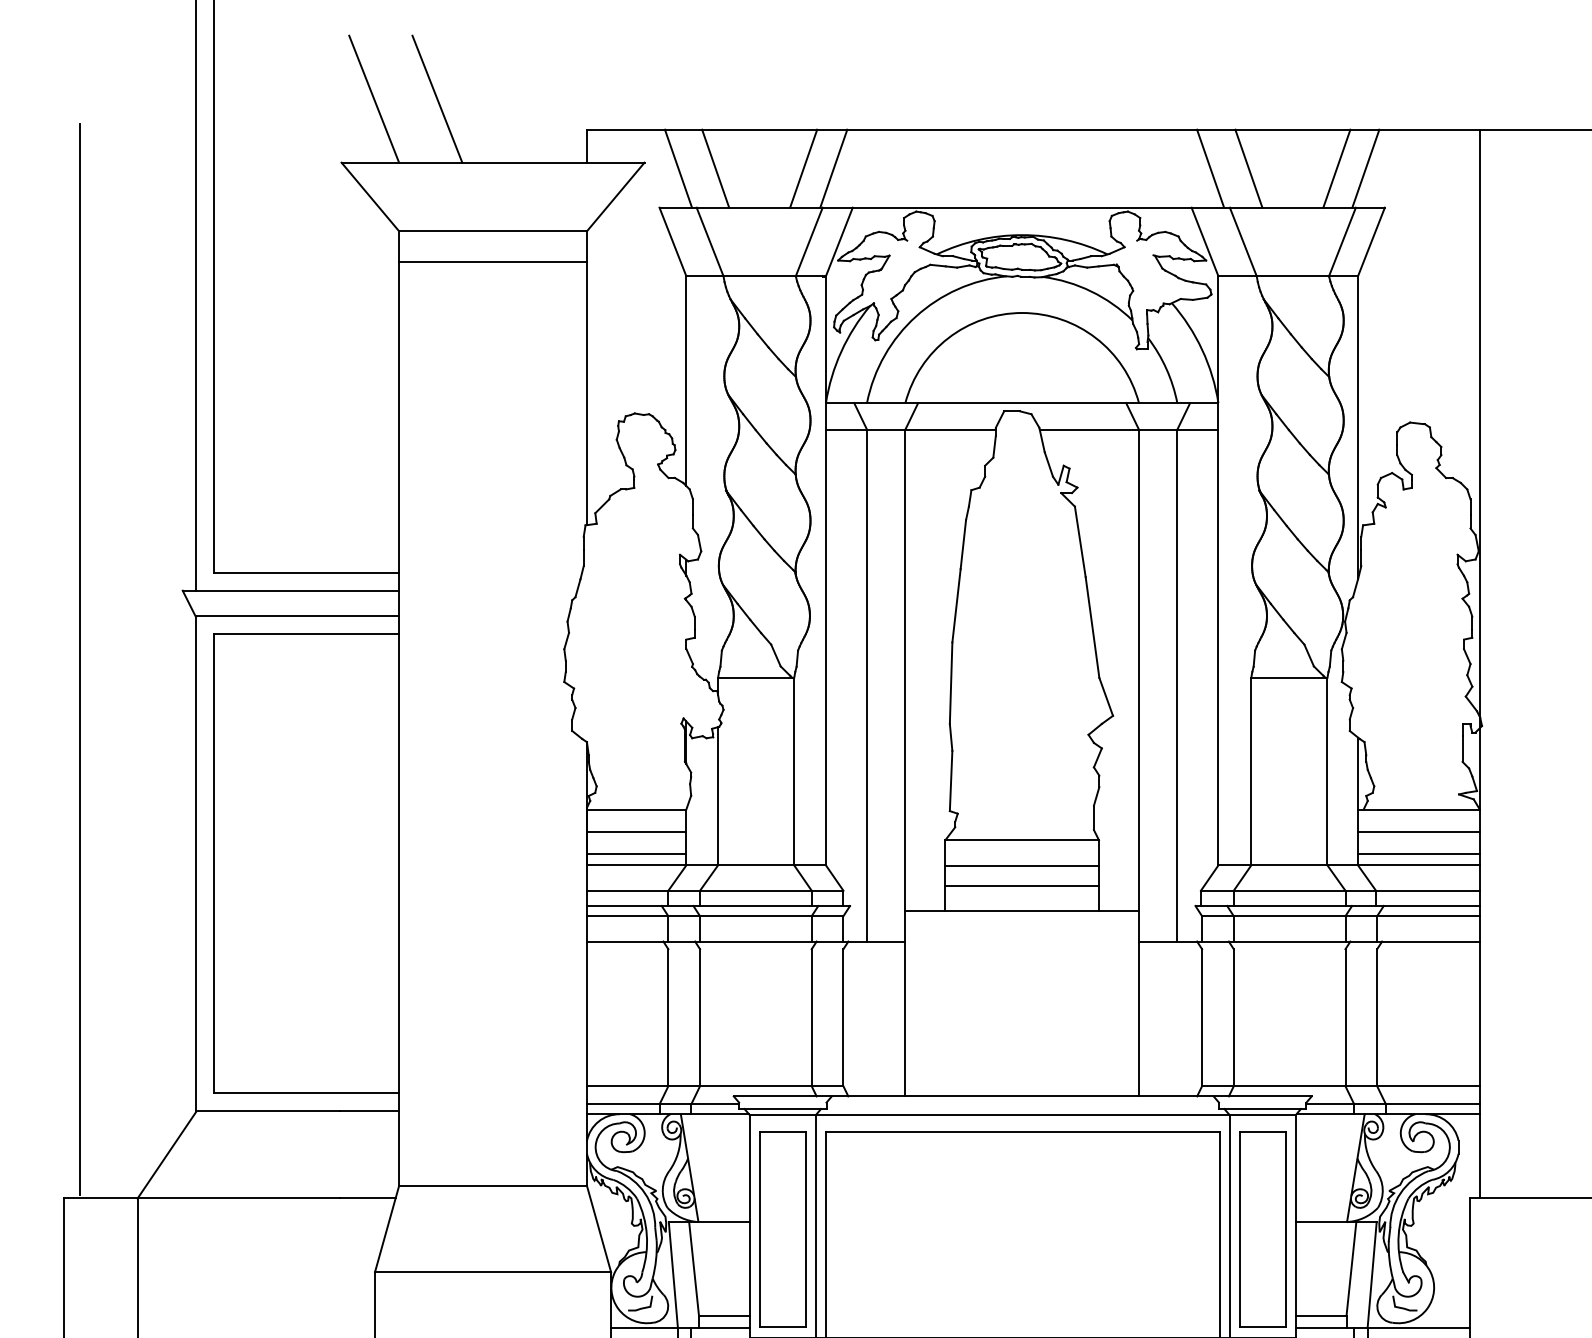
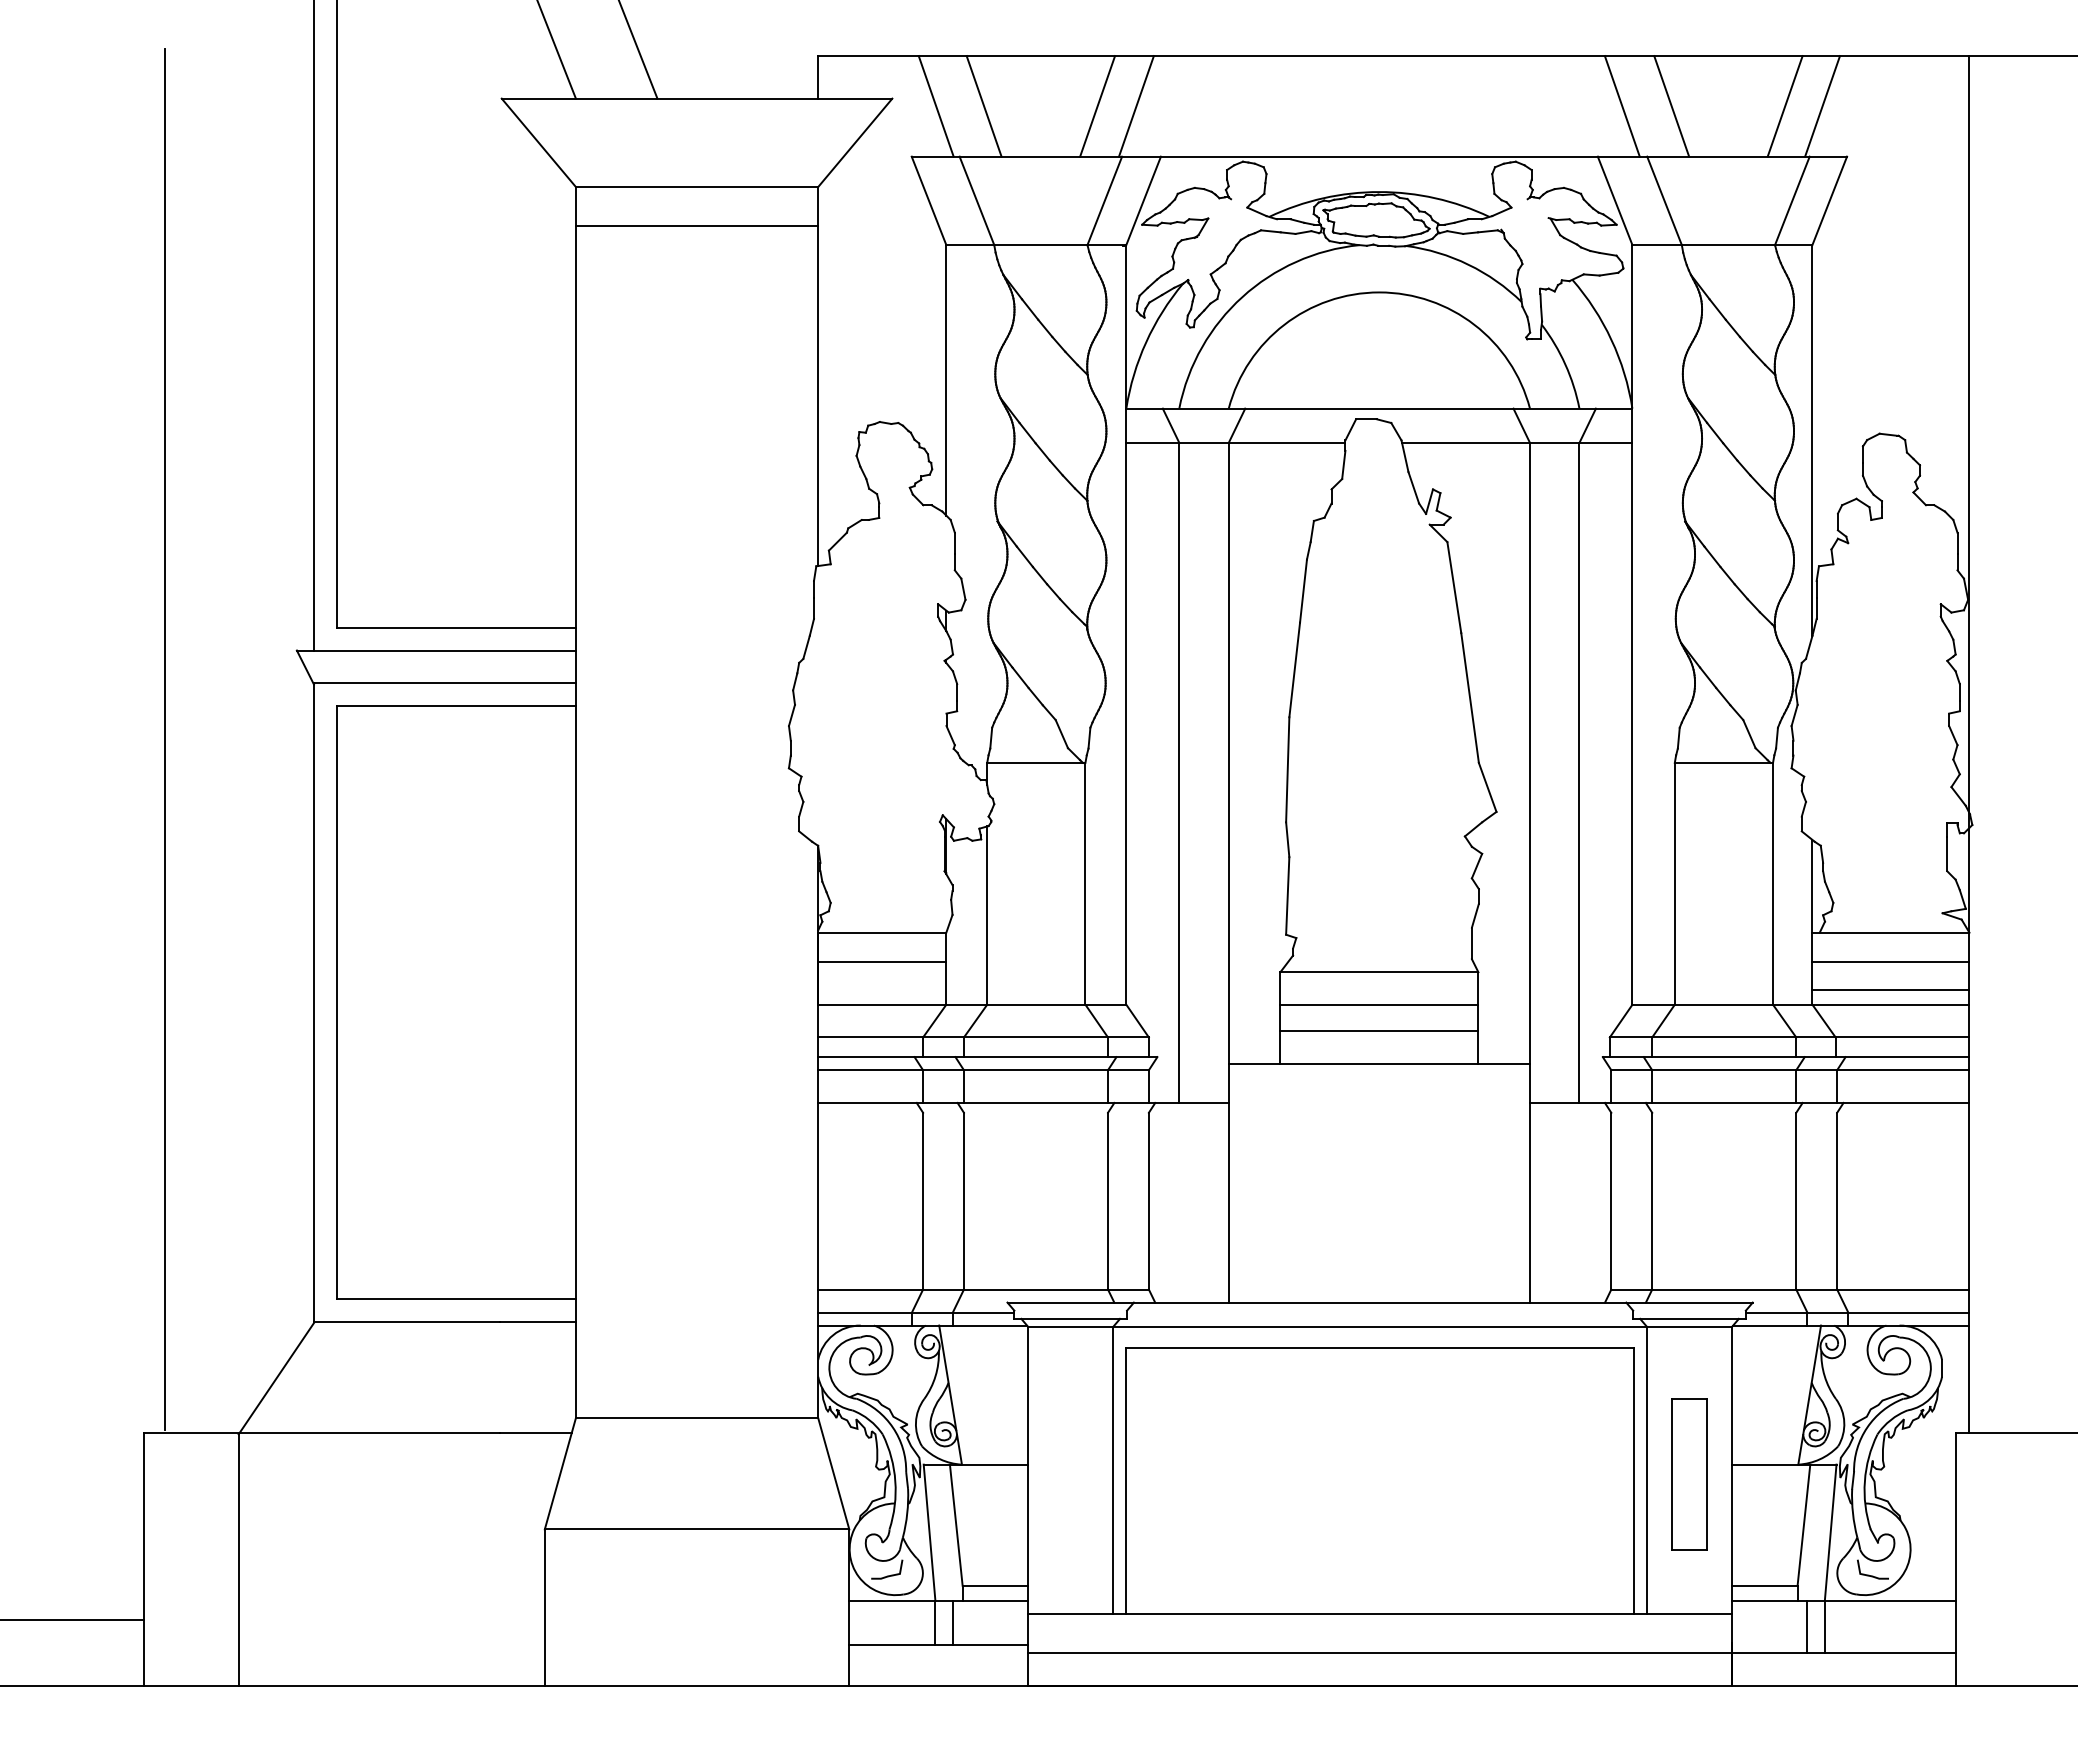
line: (636, 854) -> (882, 990), removed
part: (782, 1229) -> (1070, 1474), removed
part: (1262, 1229) -> (1689, 1474), size x0.6

